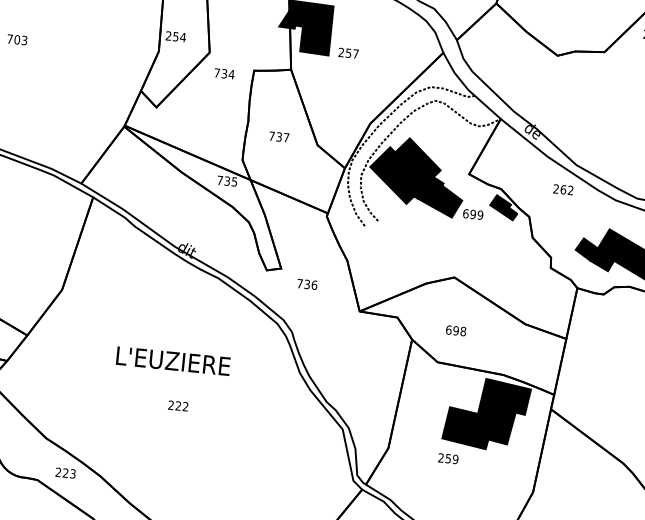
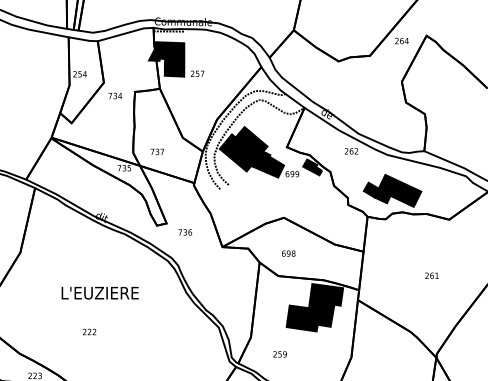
text: (277, 136) -> (156, 151), moved
text: (178, 405) -> (89, 331), moved
text: (447, 458) -> (279, 354), moved

